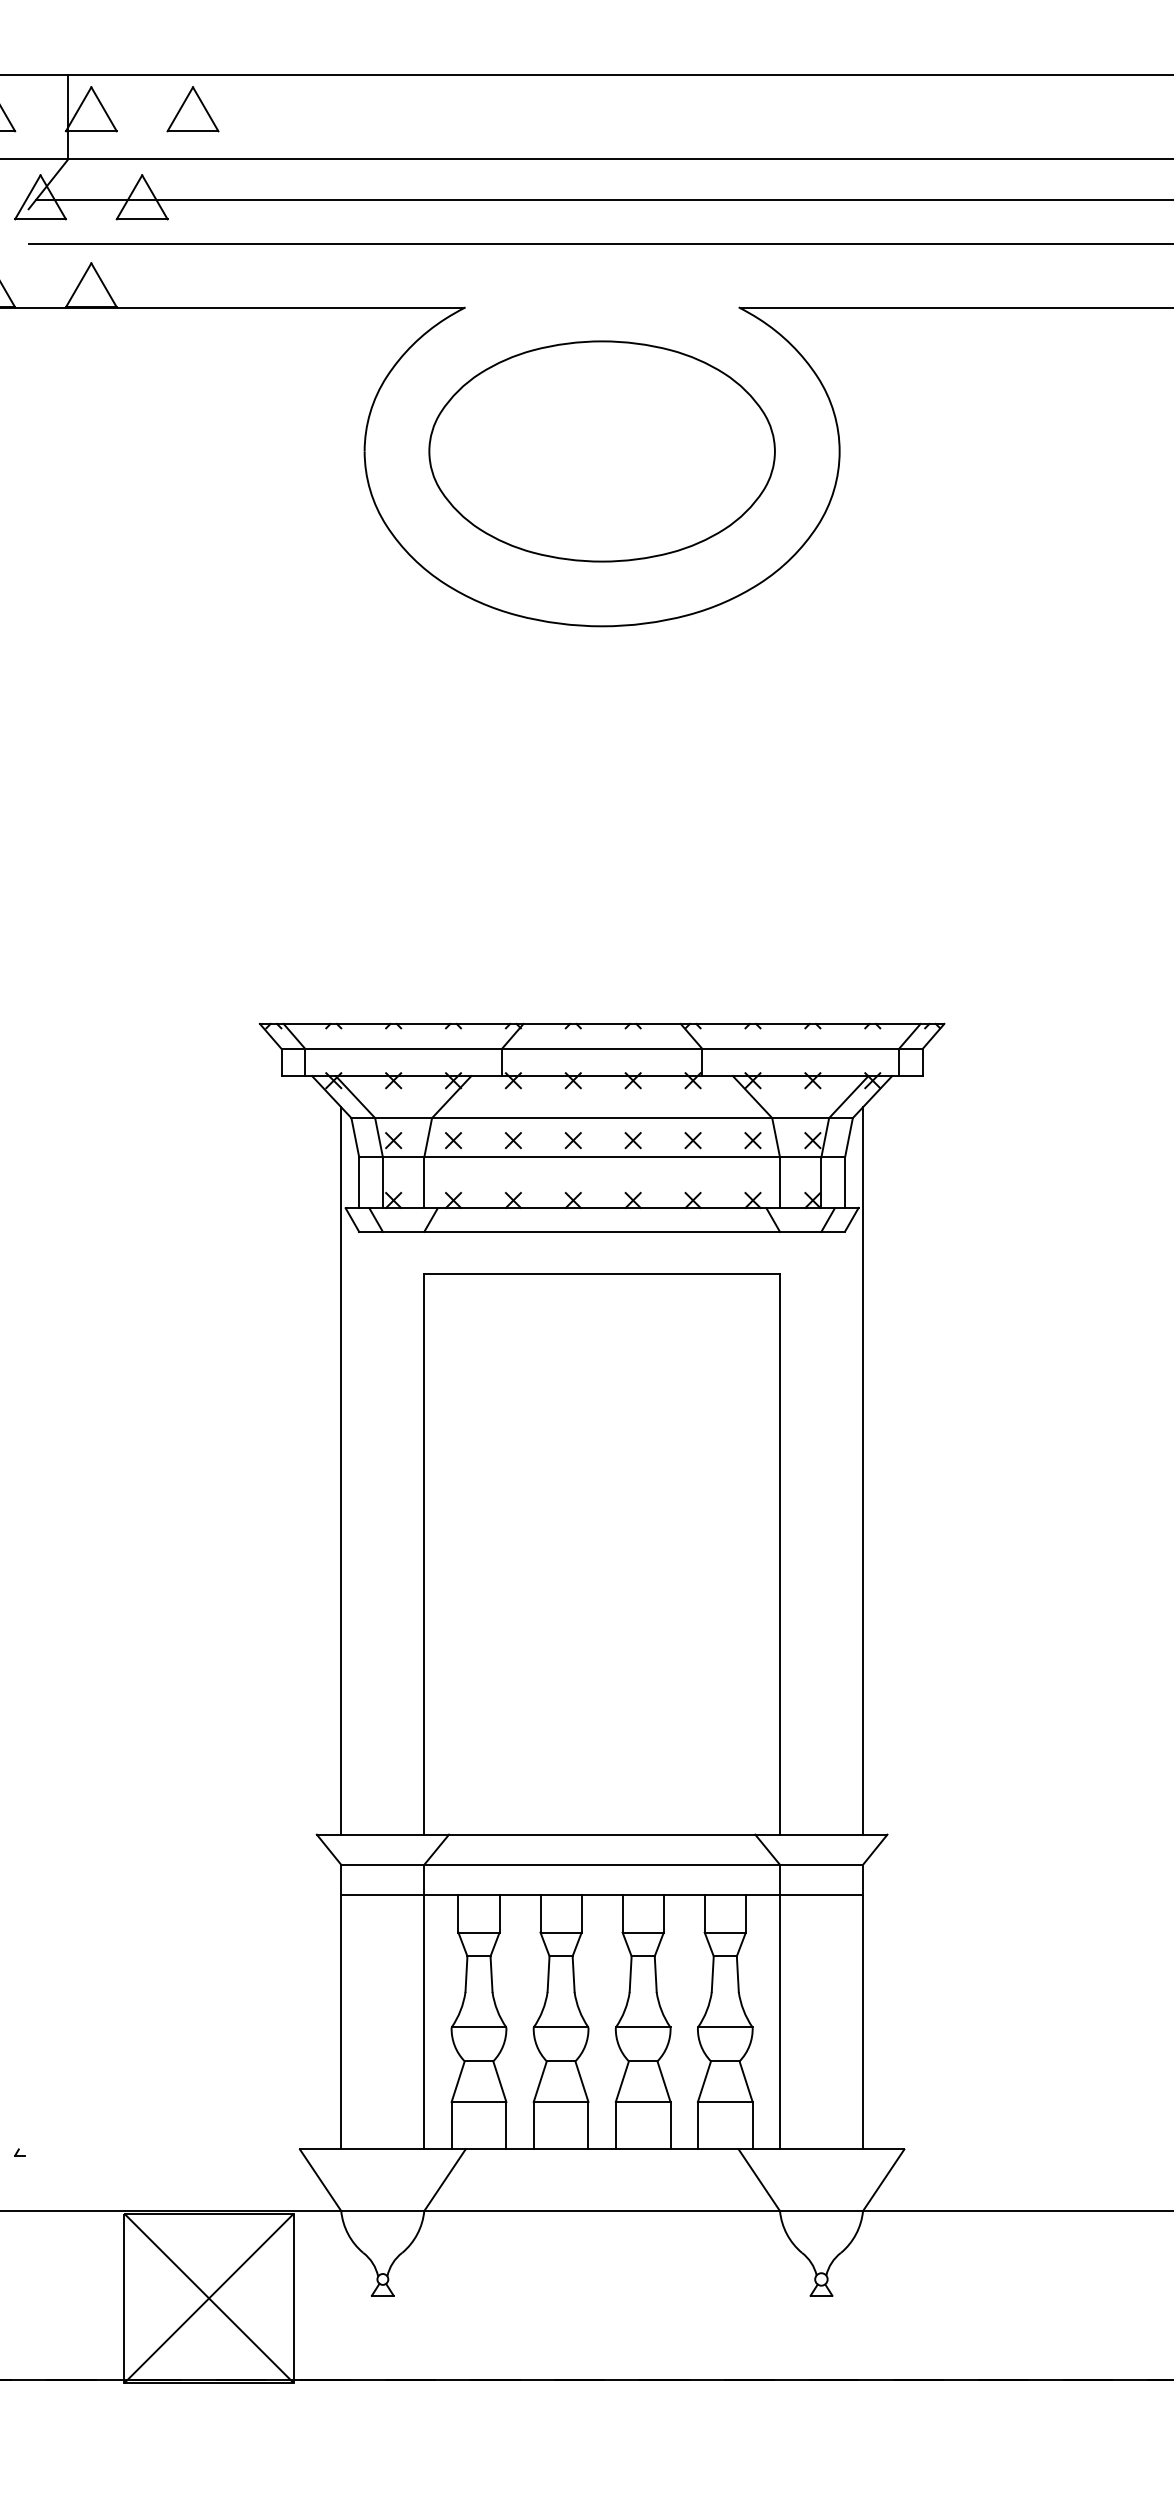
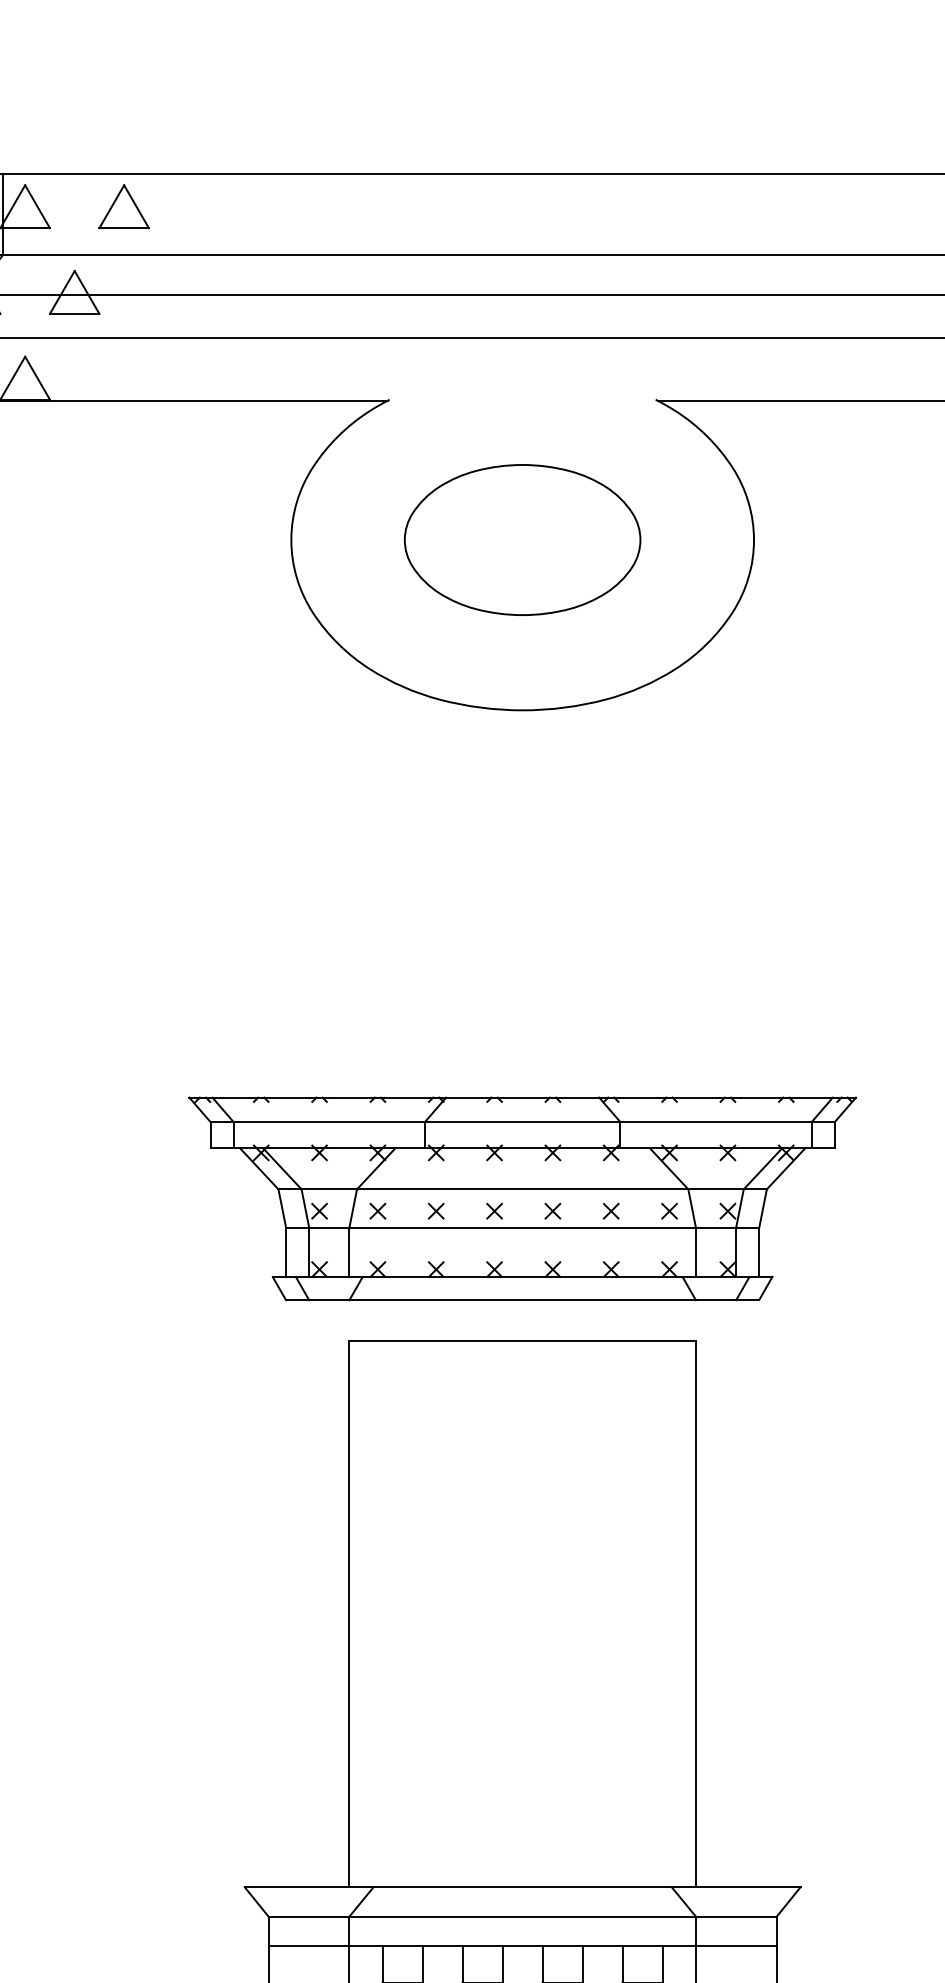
part: (601, 451) -> (522, 540), size x0.7
line: (341, 1470) -> (268, 1532), removed
line: (863, 1470) -> (777, 1532), removed

